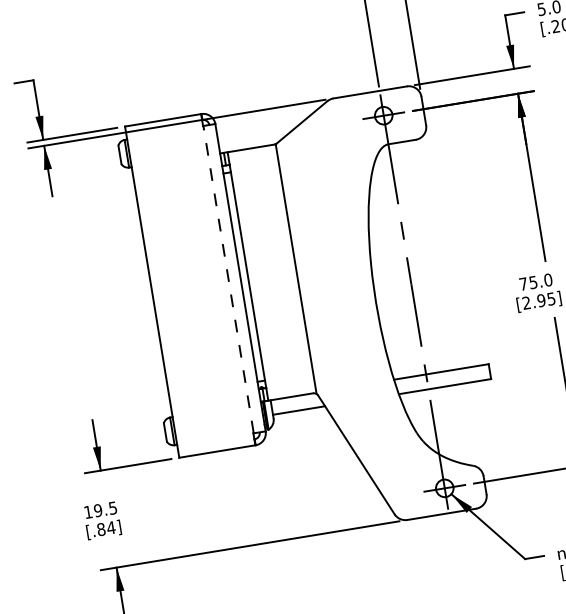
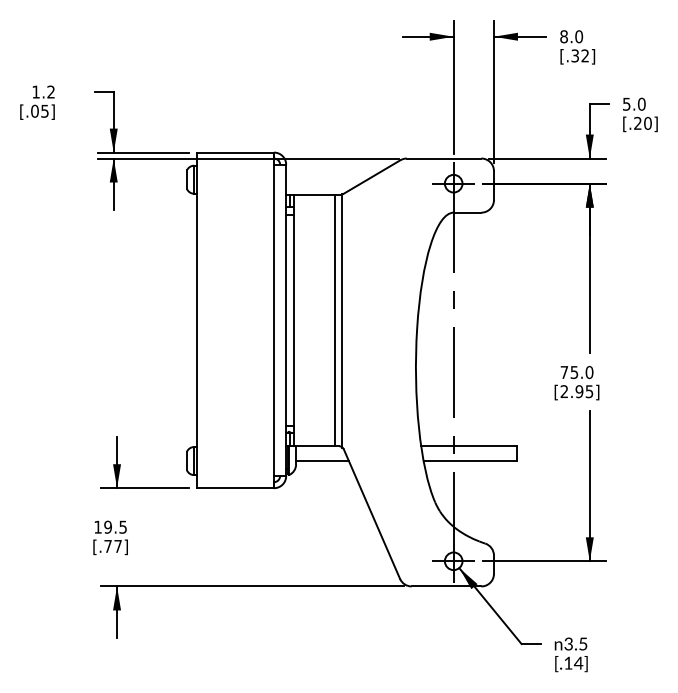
line: (288, 269) -> (334, 320), added
line: (229, 279) -> (274, 320), dashed -> solid
text: (106, 527) -> (113, 545), [.84] -> [.77]

